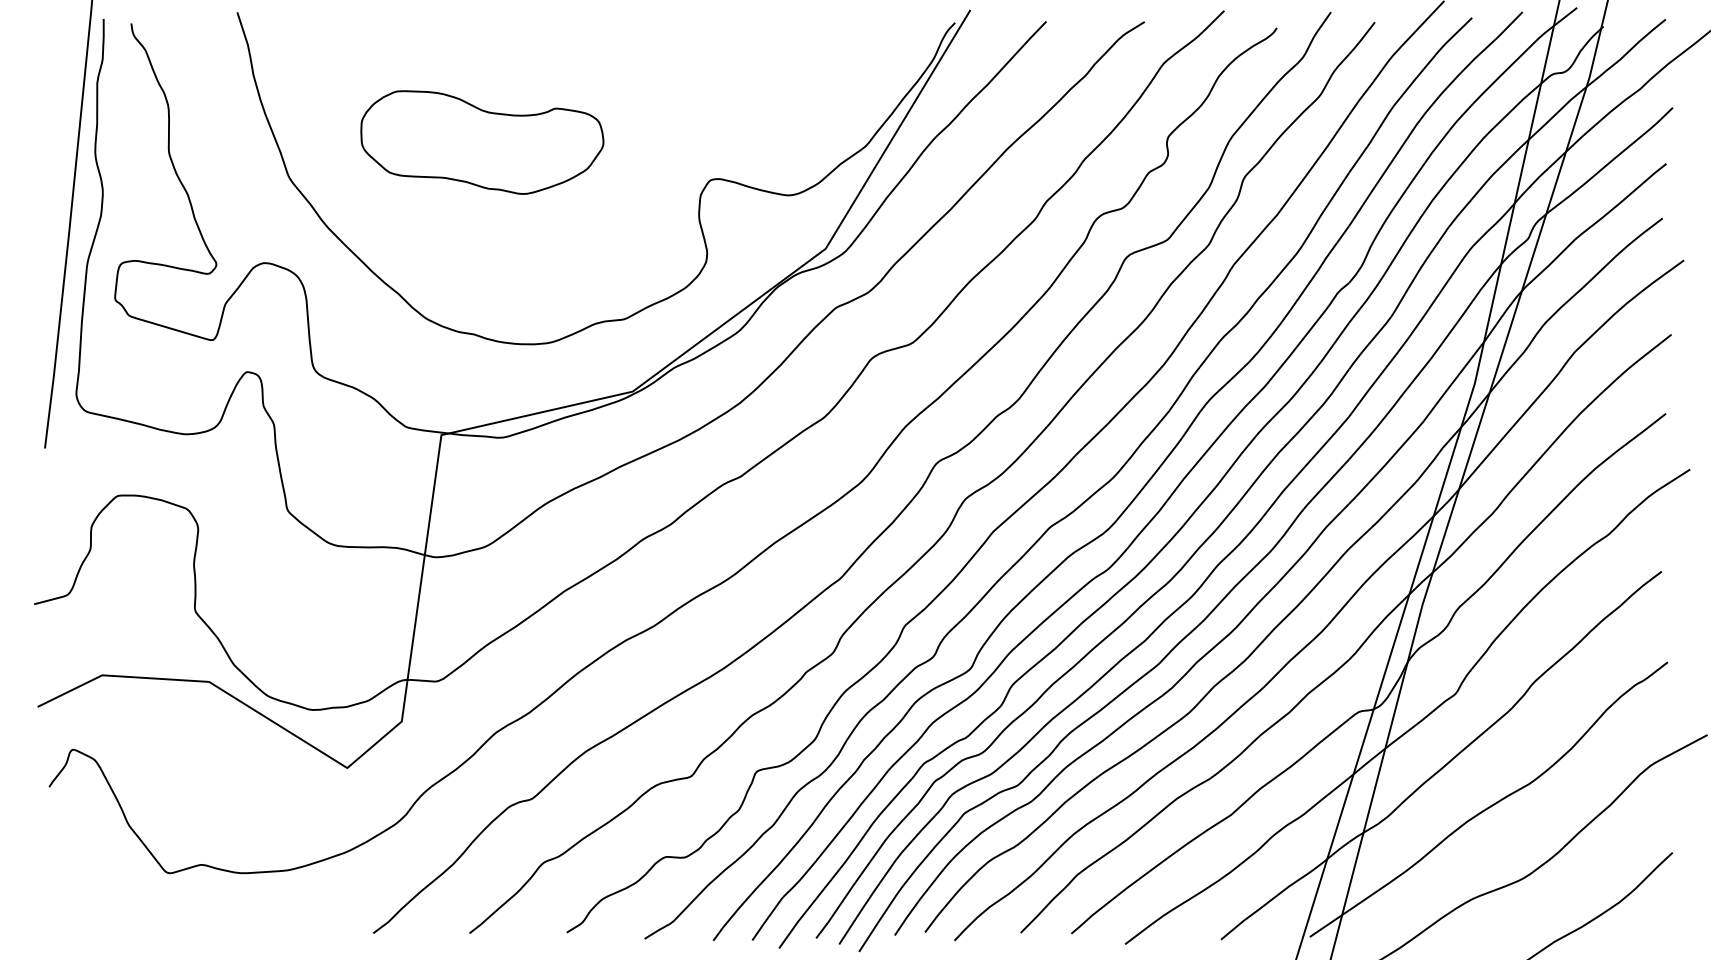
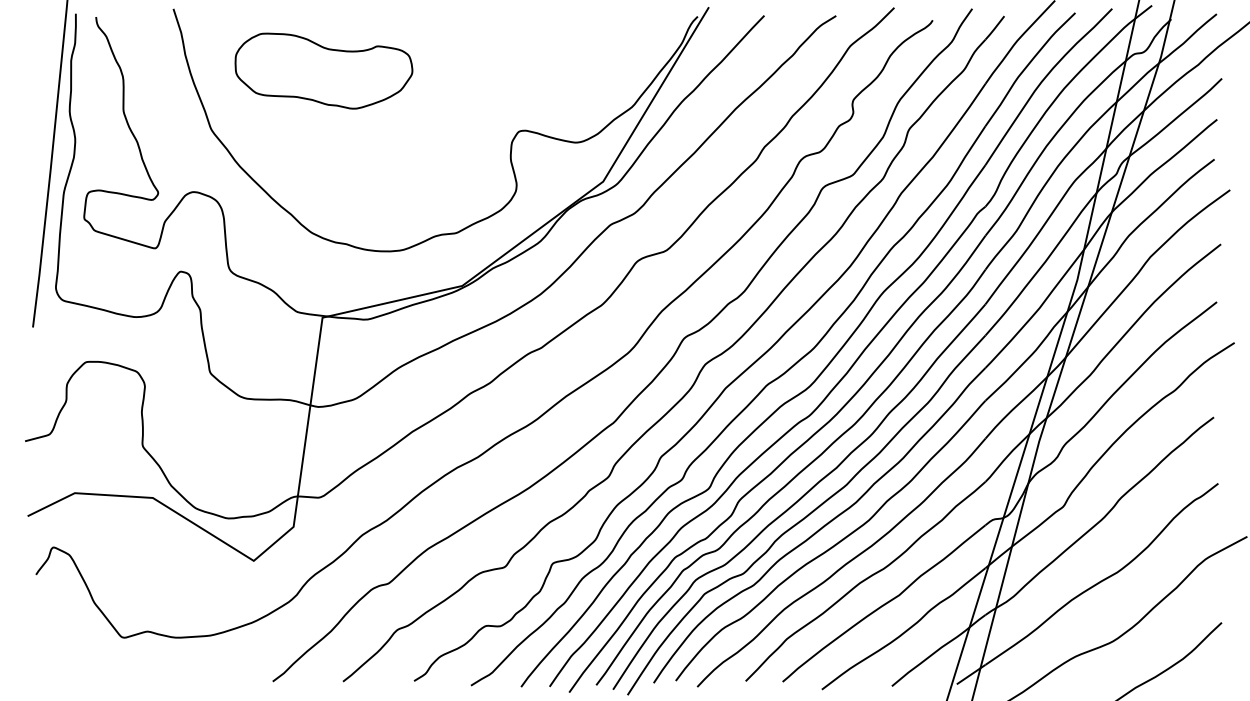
part: (482, 142) -> (324, 71), moved

